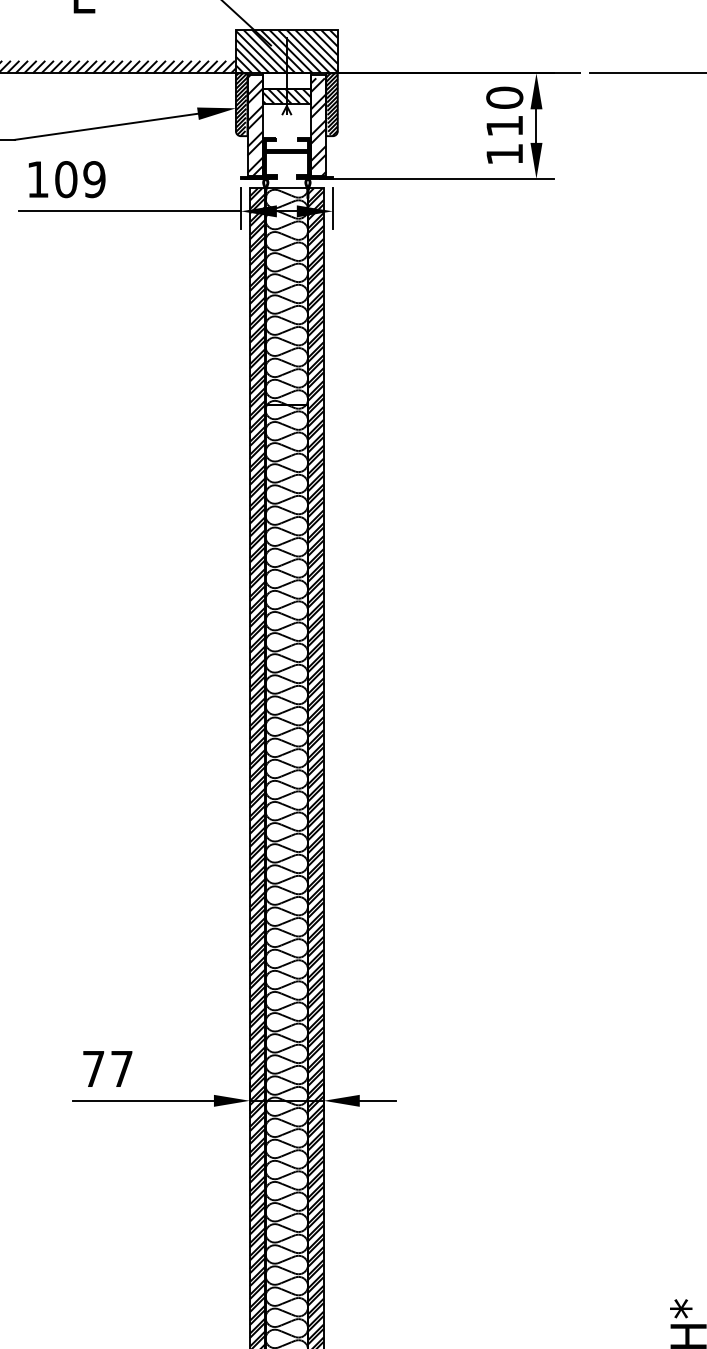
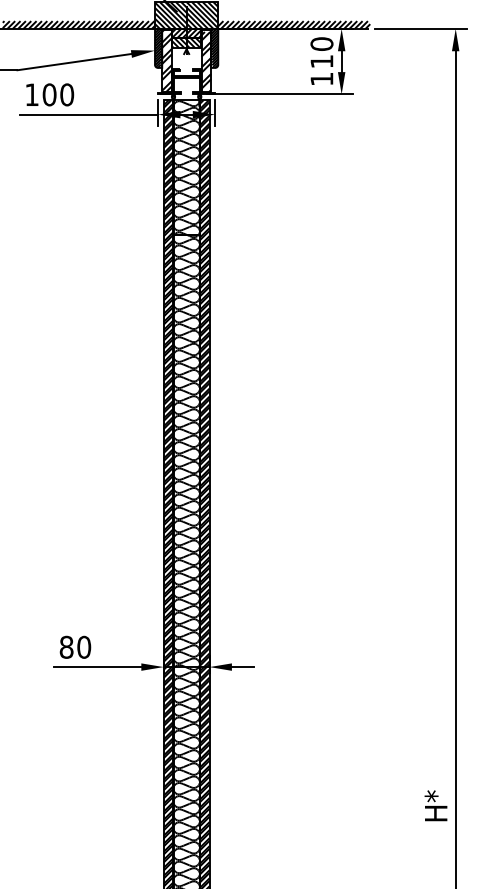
hatch: (460, 66) -> (294, 24), added
hatch: (286, 80) -> (186, 33), added
text: (95, 178) -> (67, 94), 109 -> 100
text: (107, 1067) -> (75, 646), 77 -> 80

